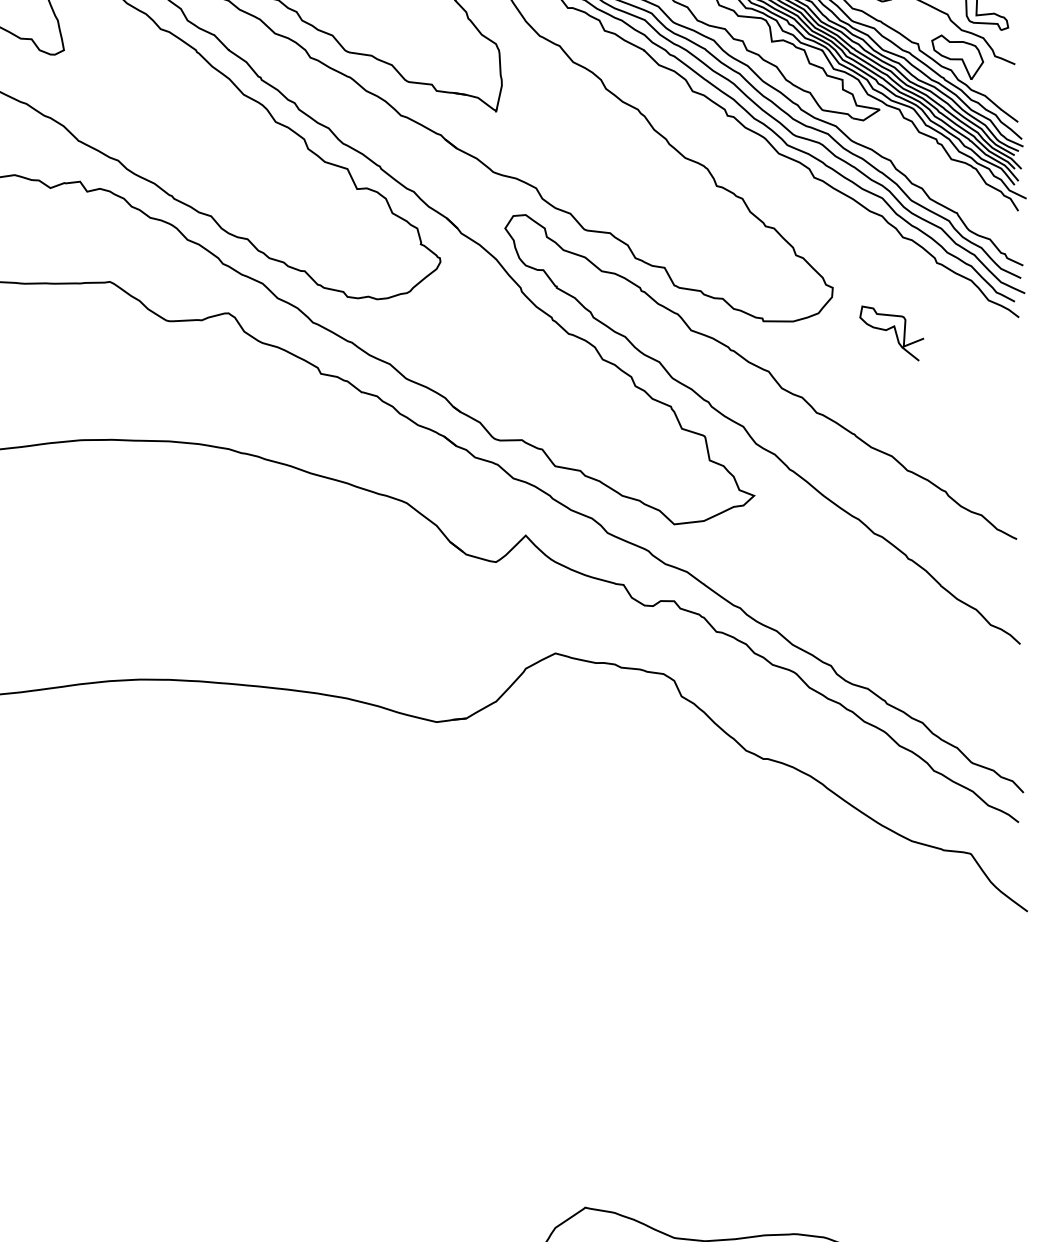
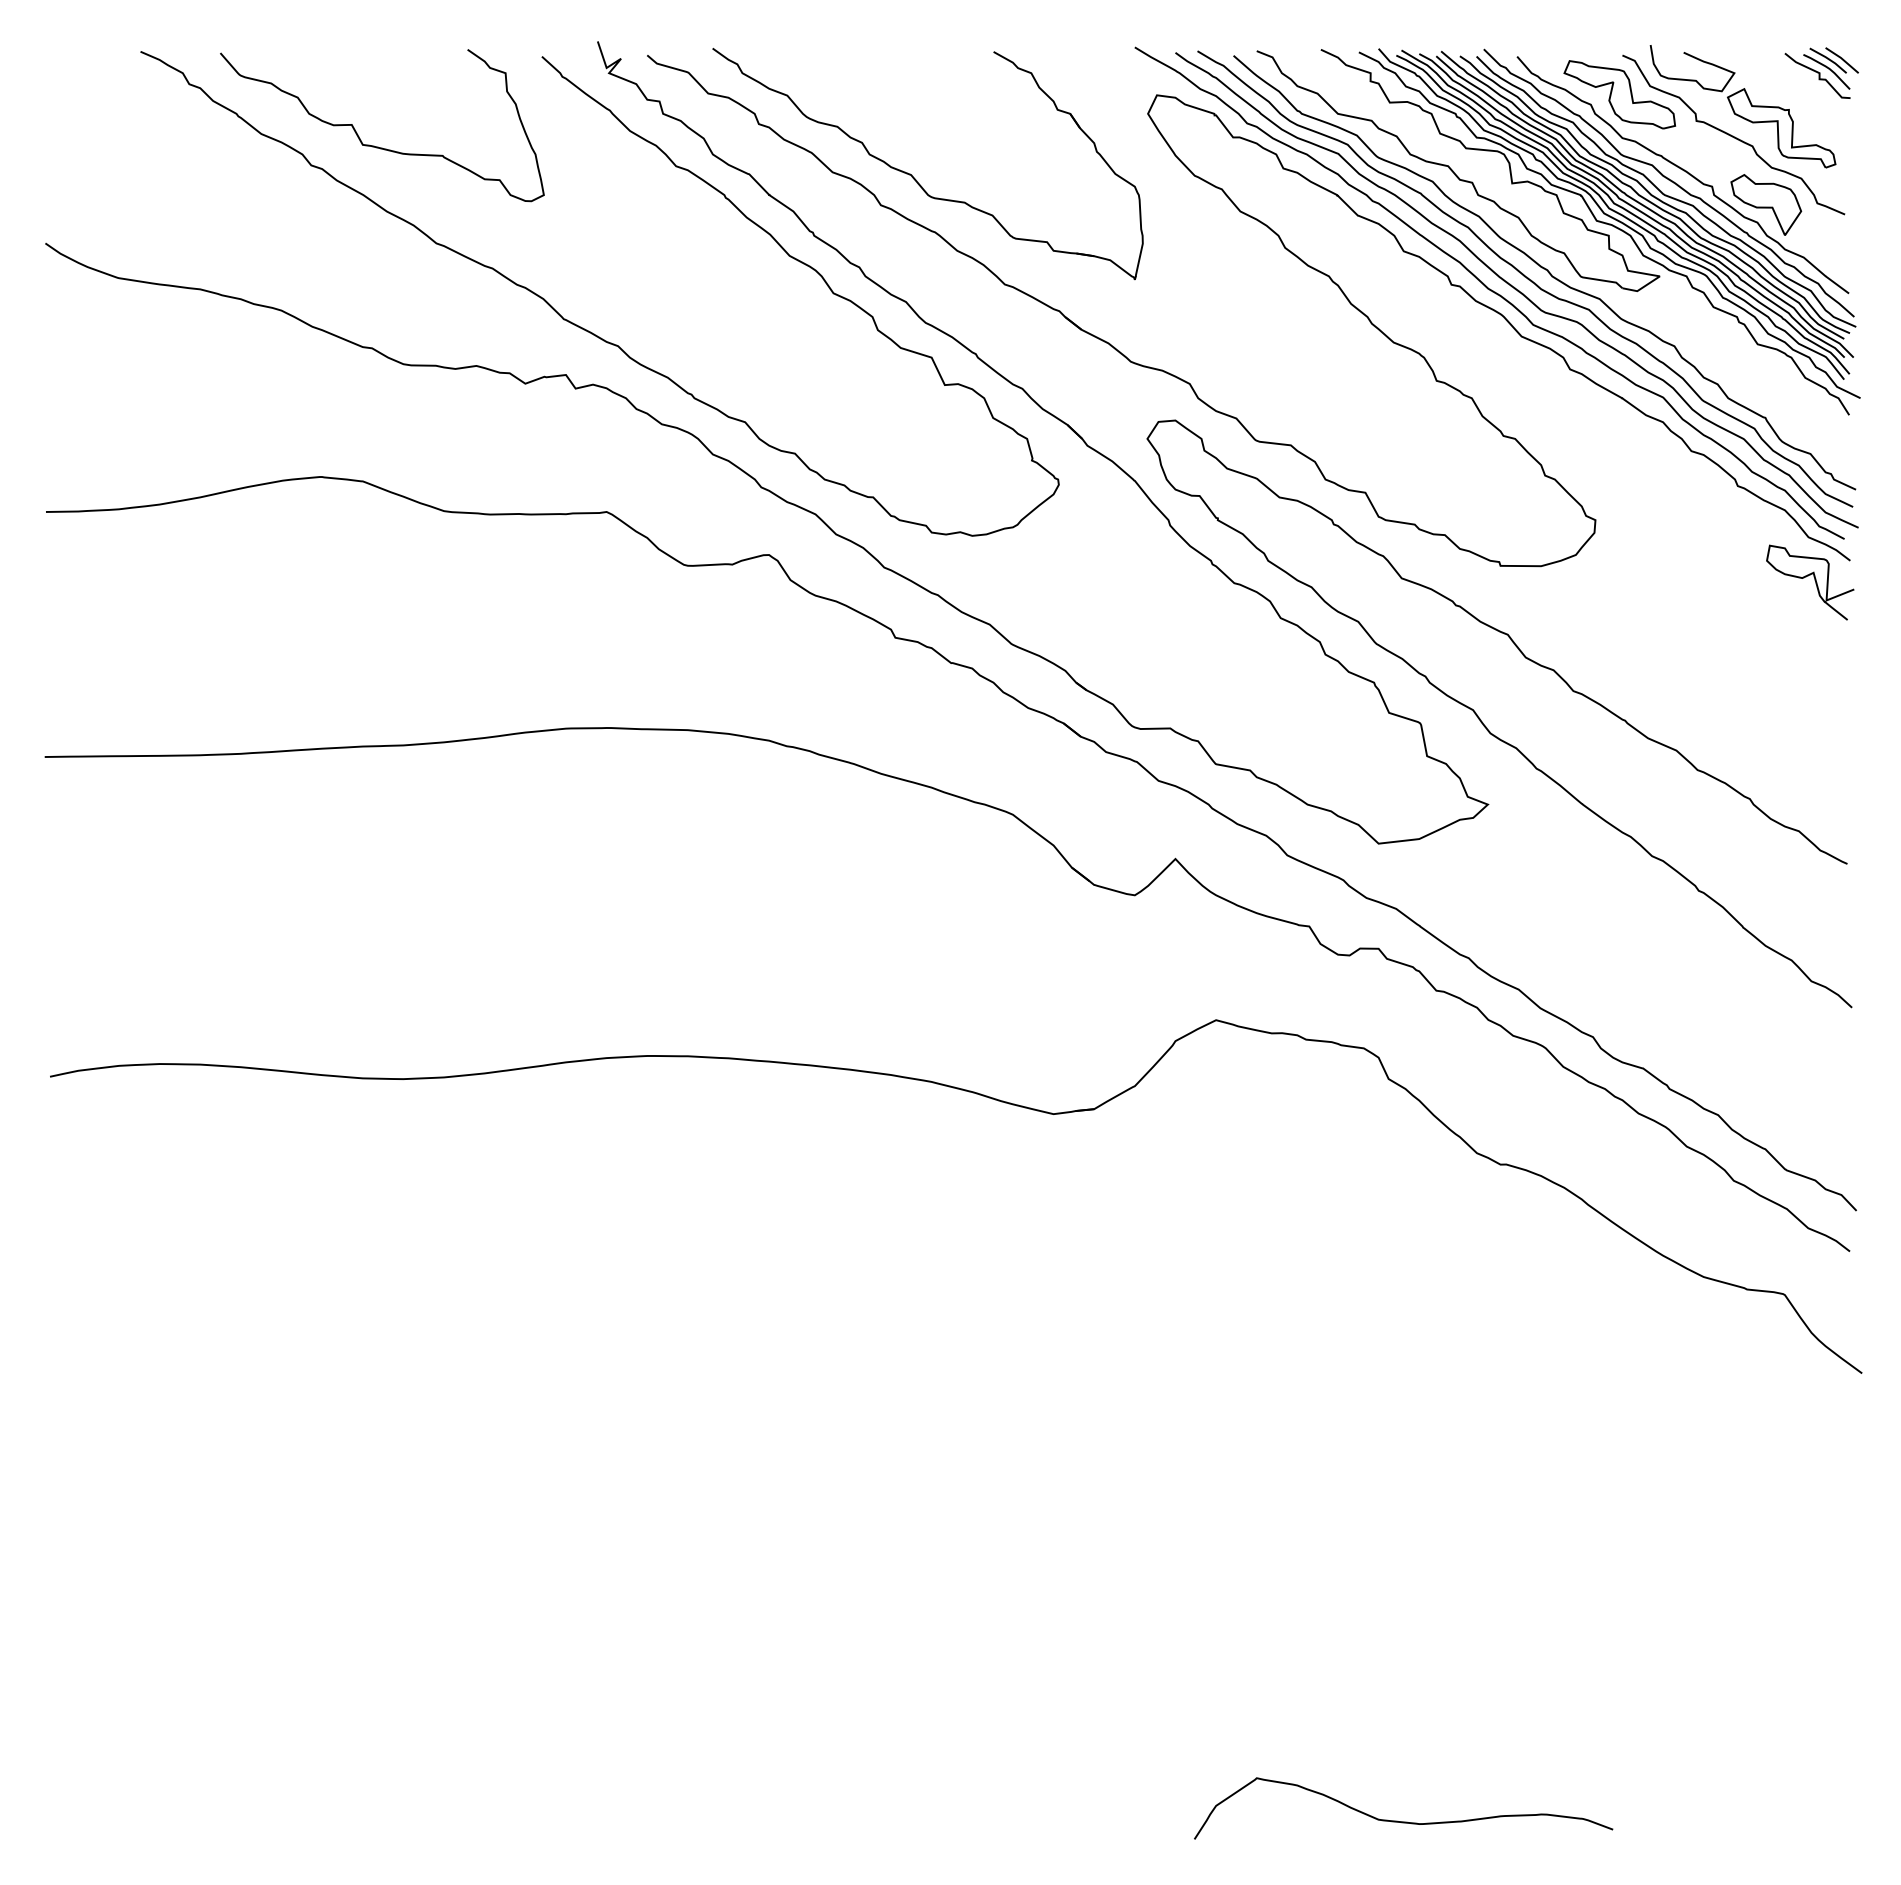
curve: (894, 331) -> (1814, 580), moved

